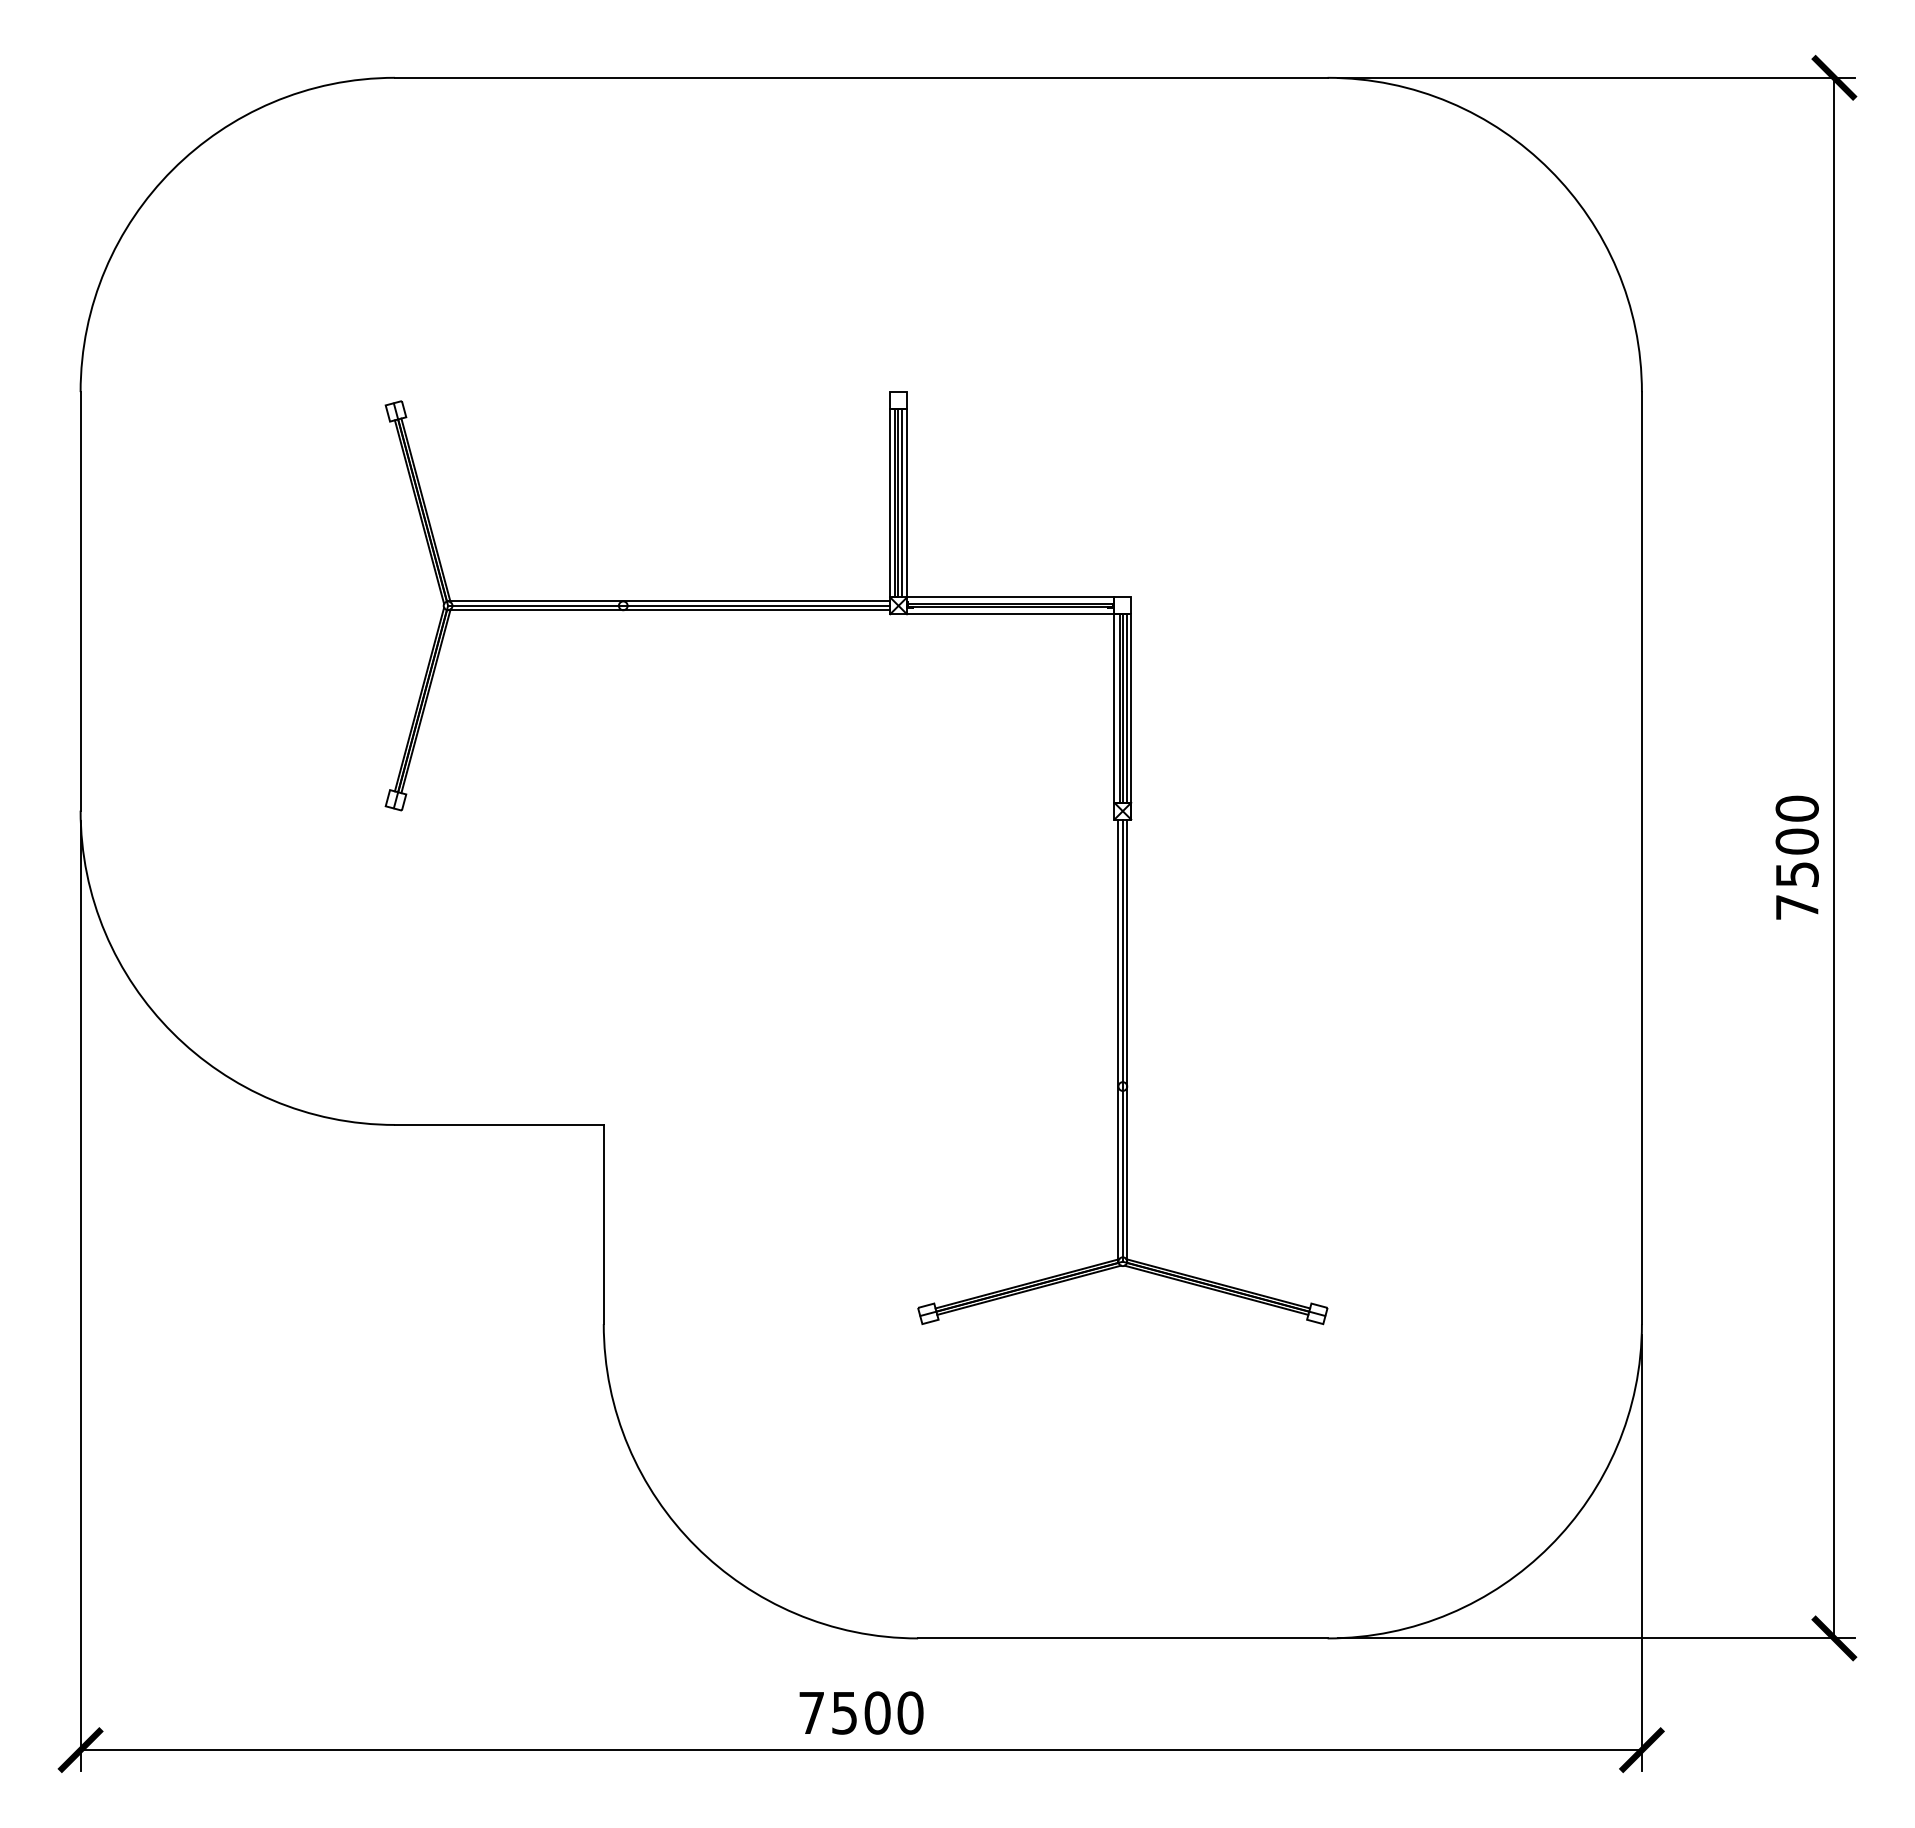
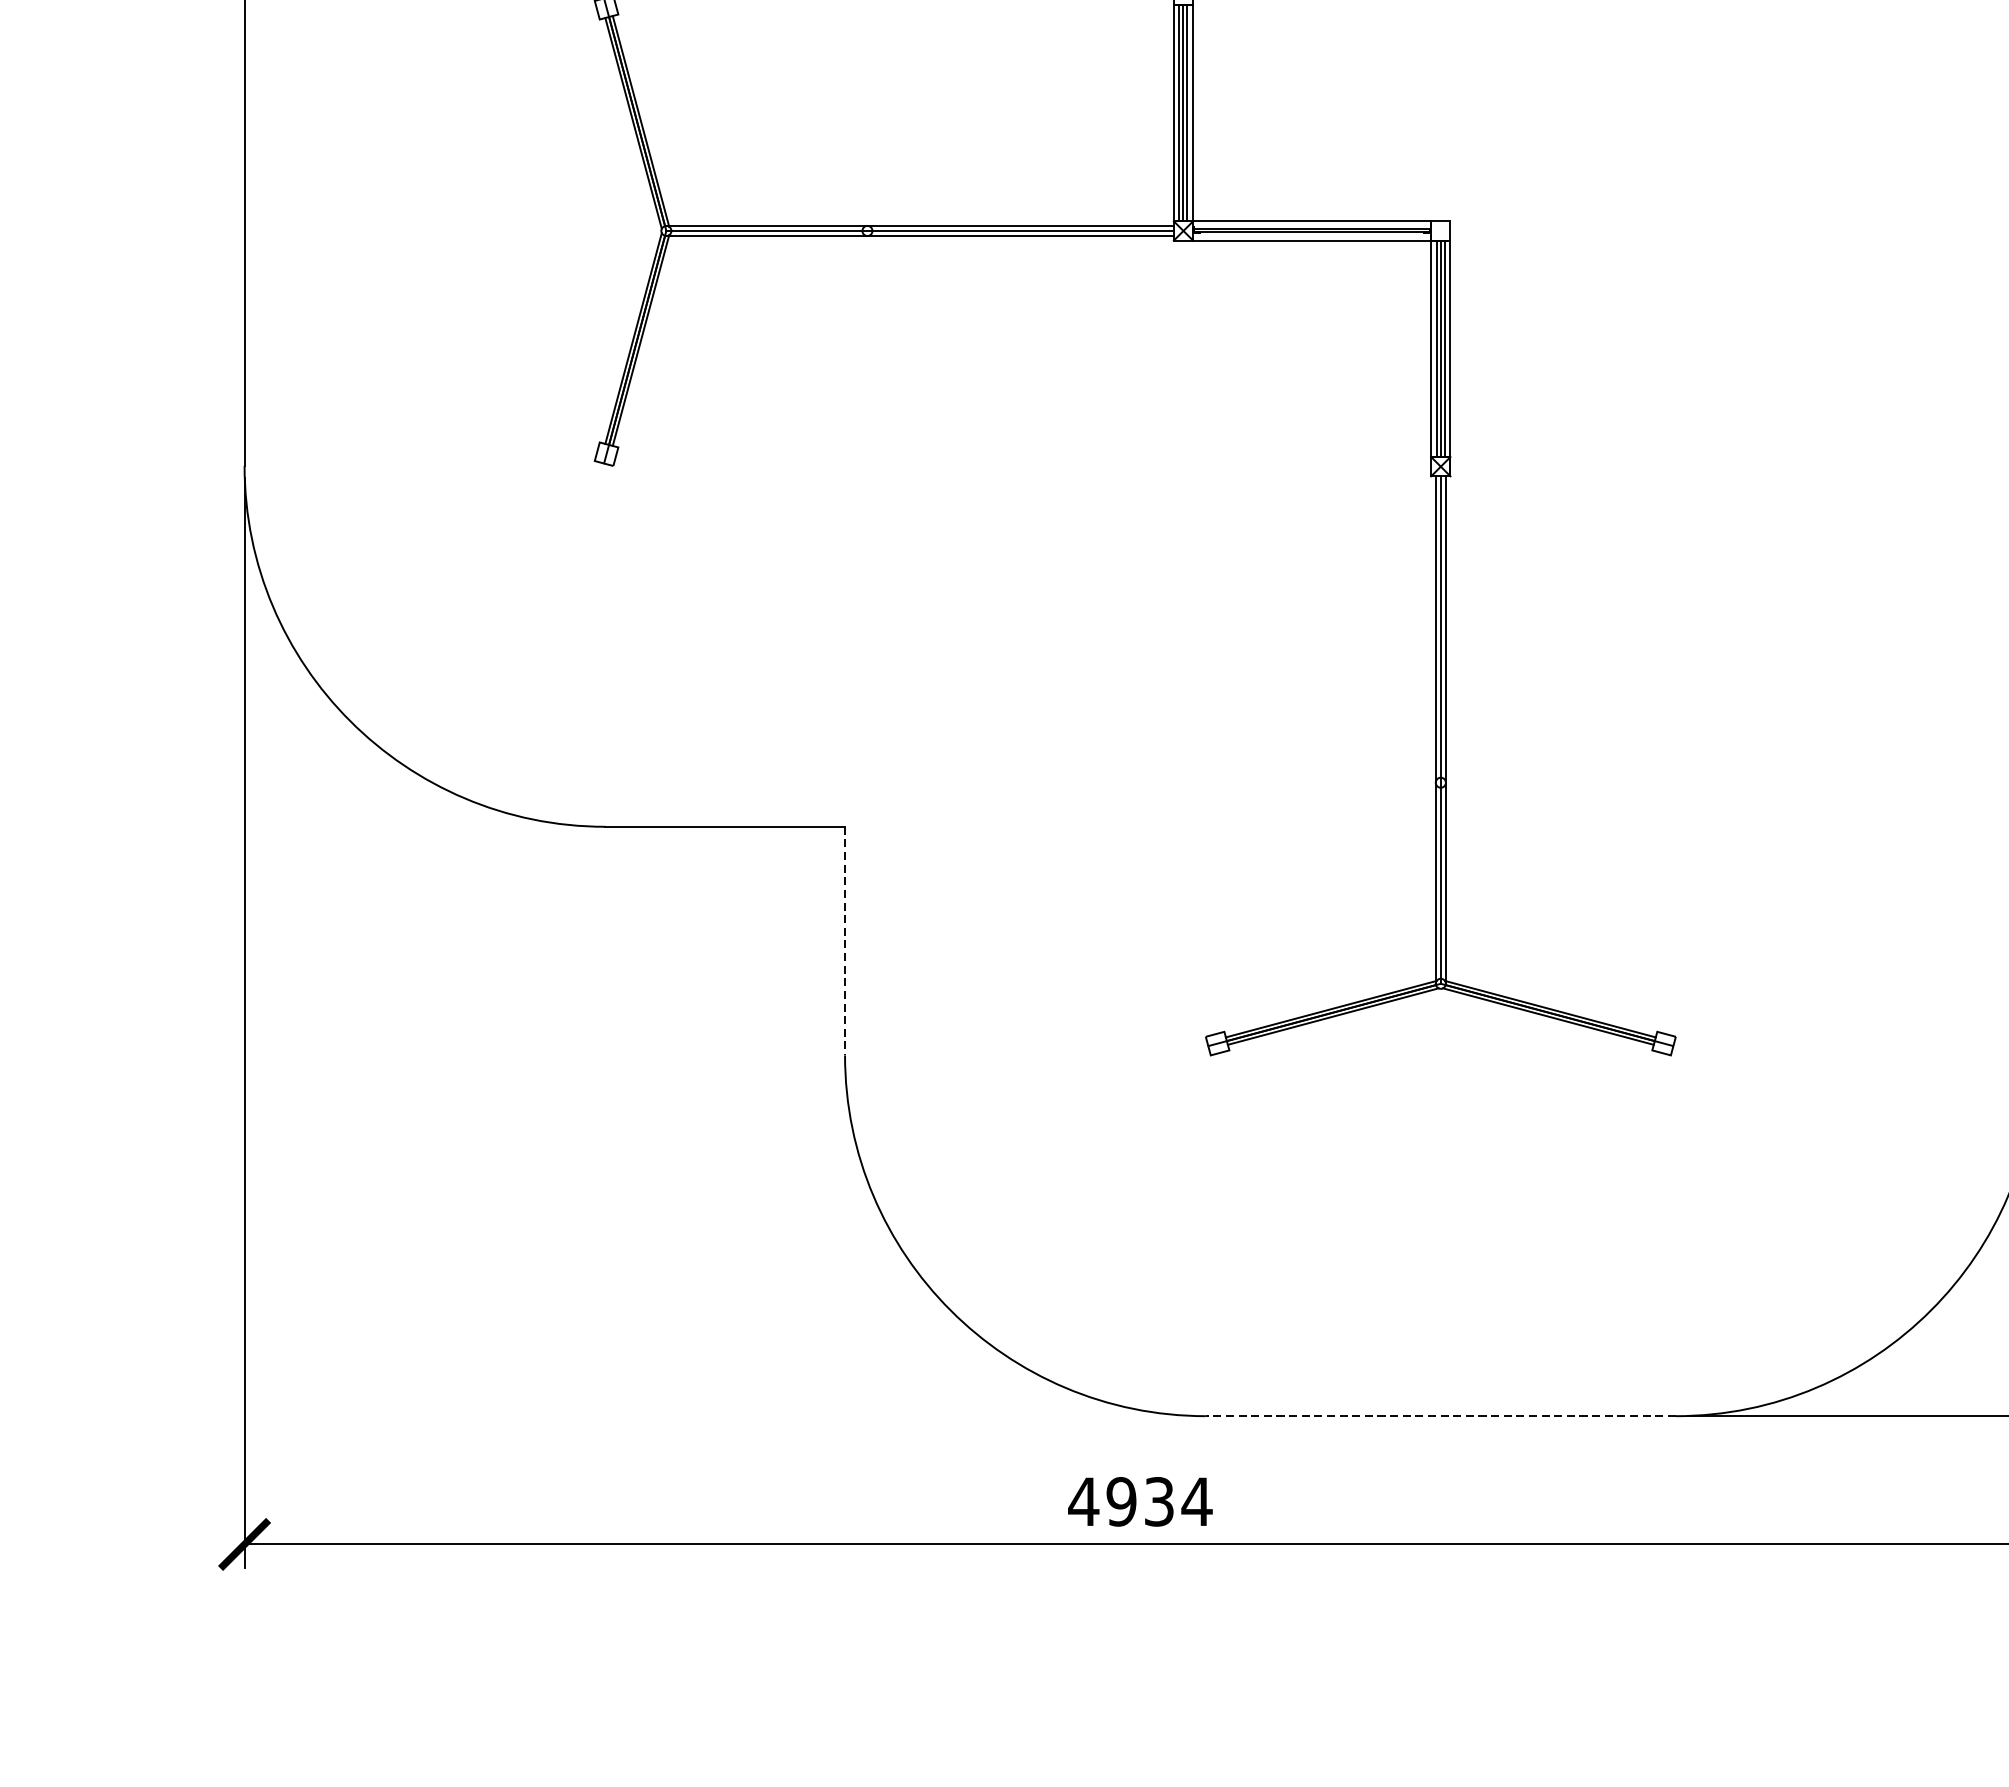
line: (603, 1224) -> (844, 941), solid -> dashed
line: (1122, 1638) -> (1440, 1416), solid -> dashed
text: (861, 1712) -> (1140, 1501), 7500 -> 4934

